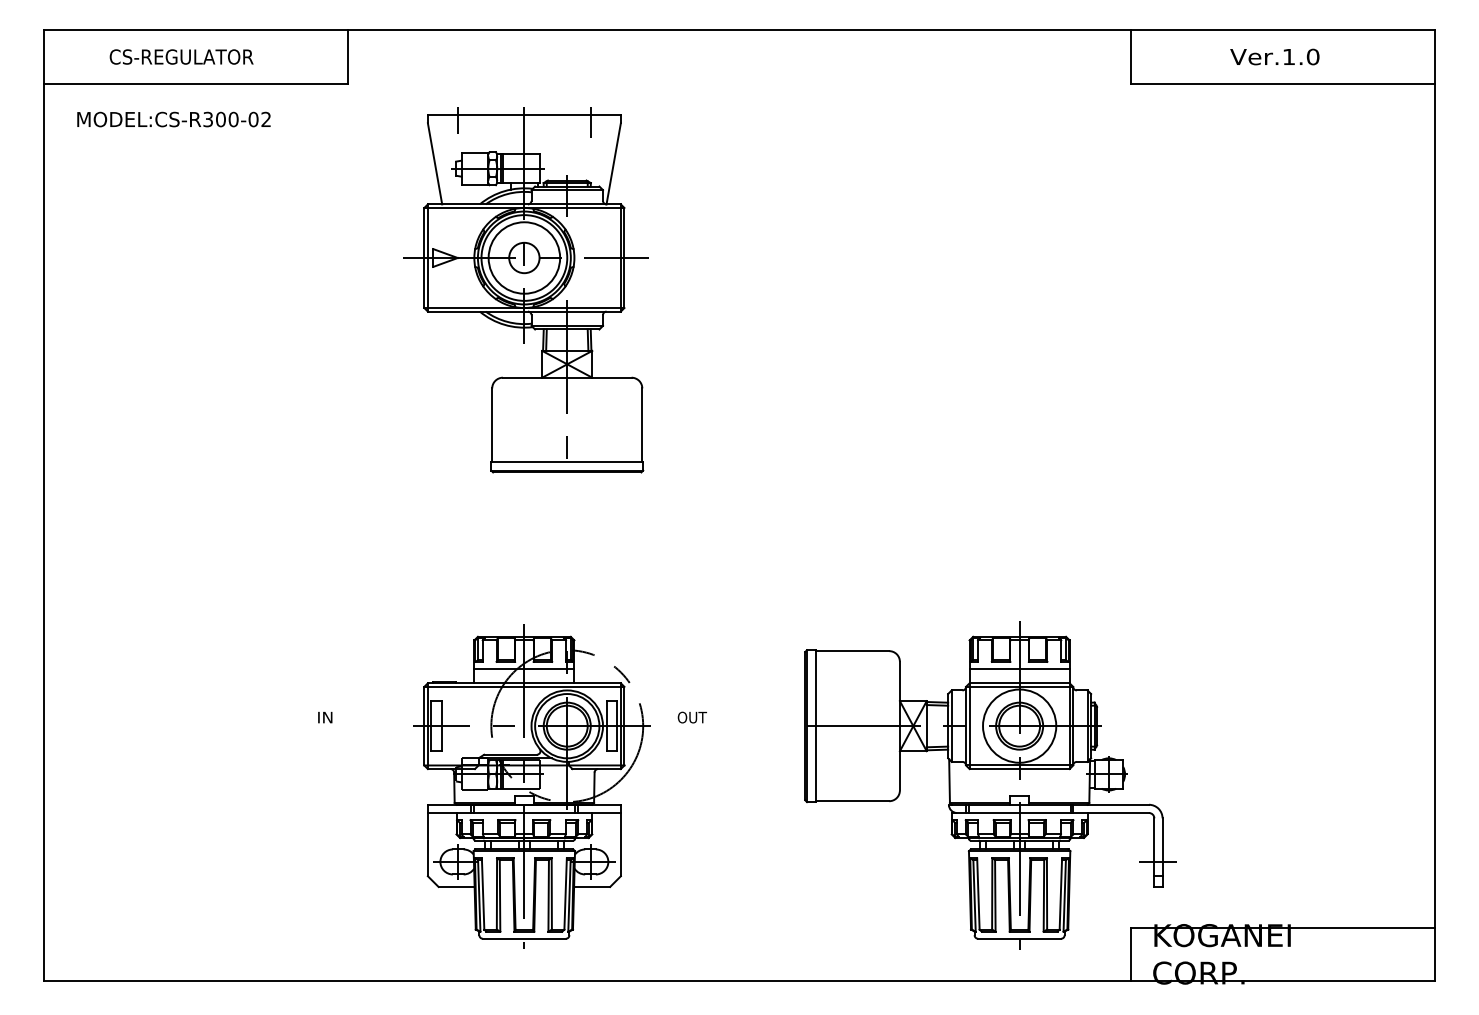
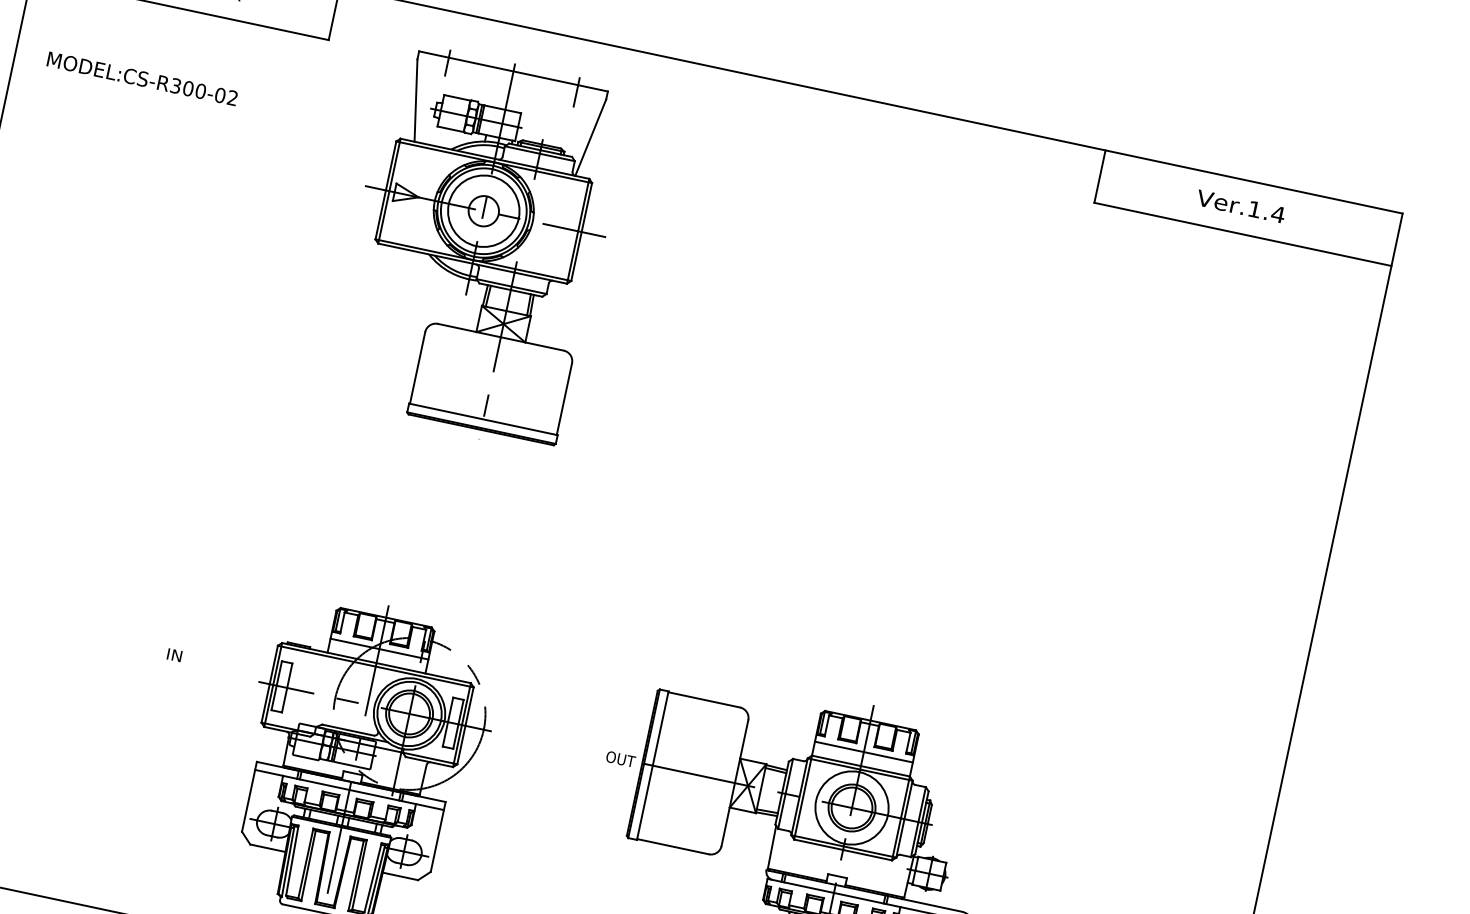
text: (1312, 56) -> (1277, 213), Ver.1.0 -> Ver.1.4
text: (173, 119) -> (141, 78), moved
part: (525, 290) -> (478, 243), moved
text: (691, 717) -> (620, 759), moved

